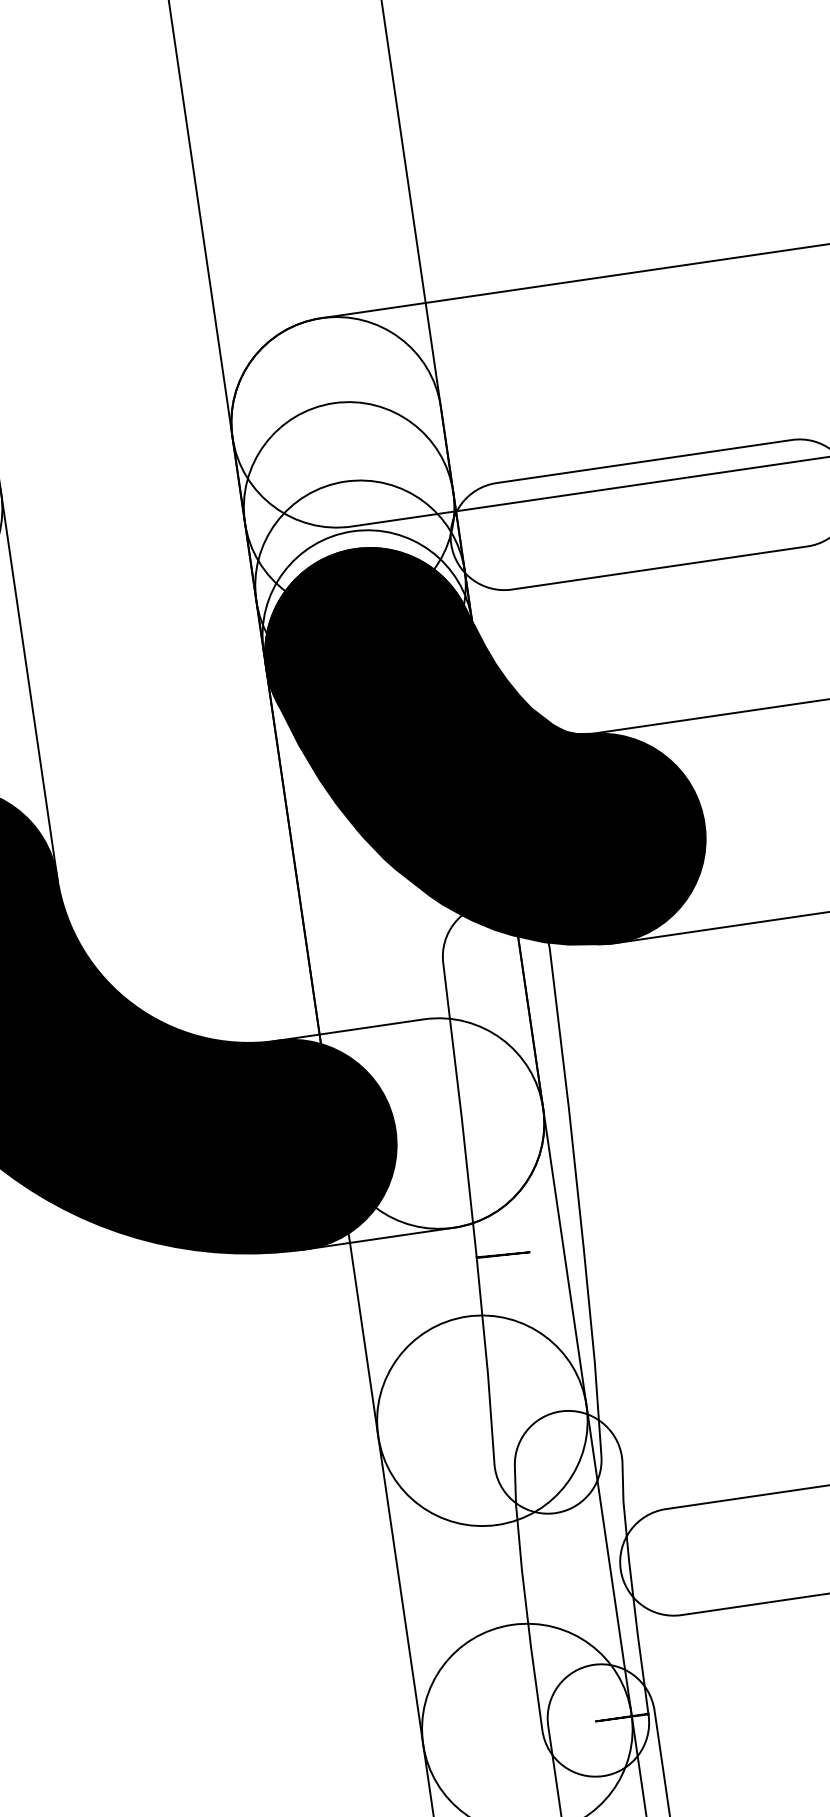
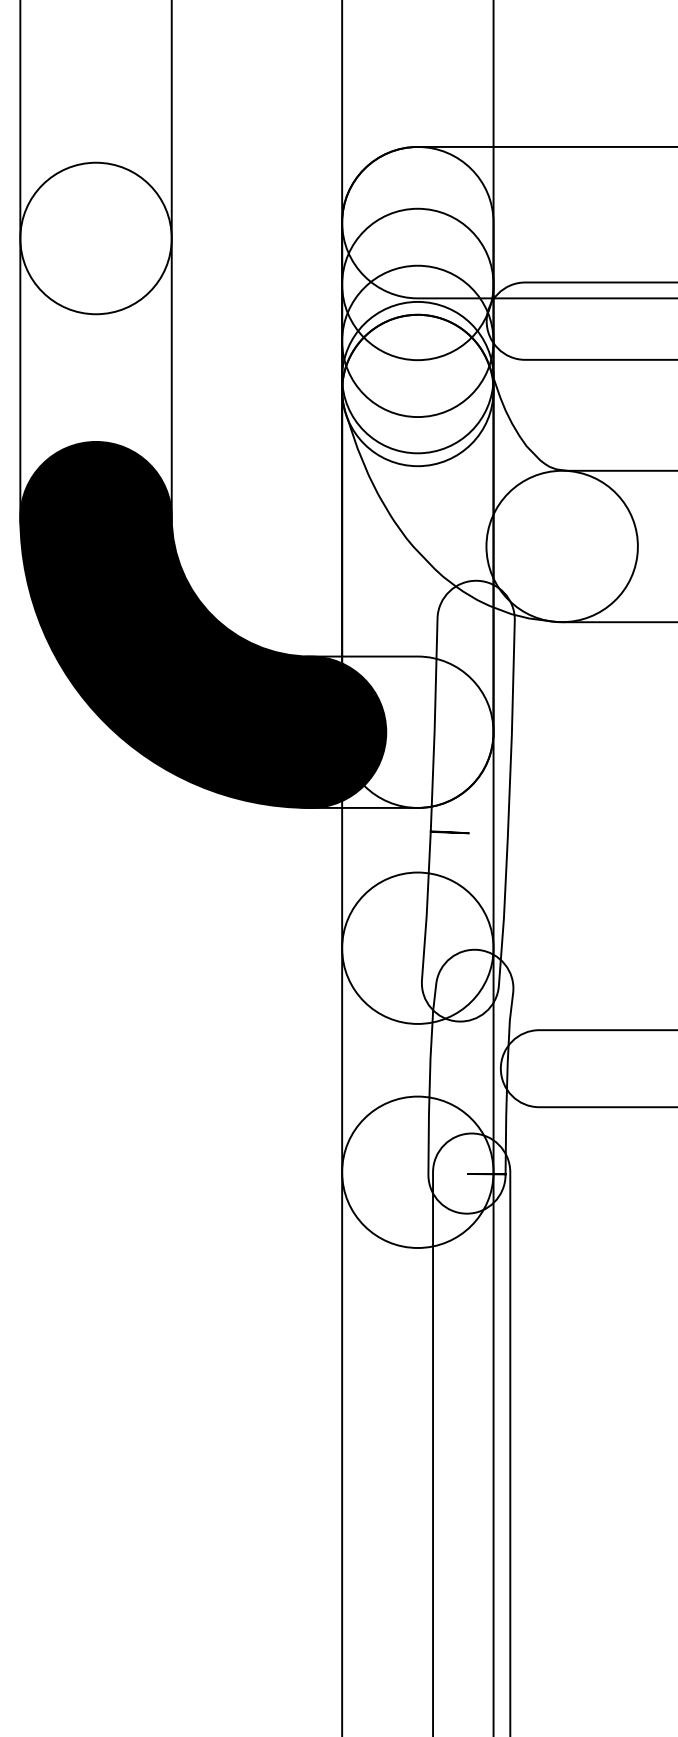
fill: (484, 746) -> (489, 468), removed

